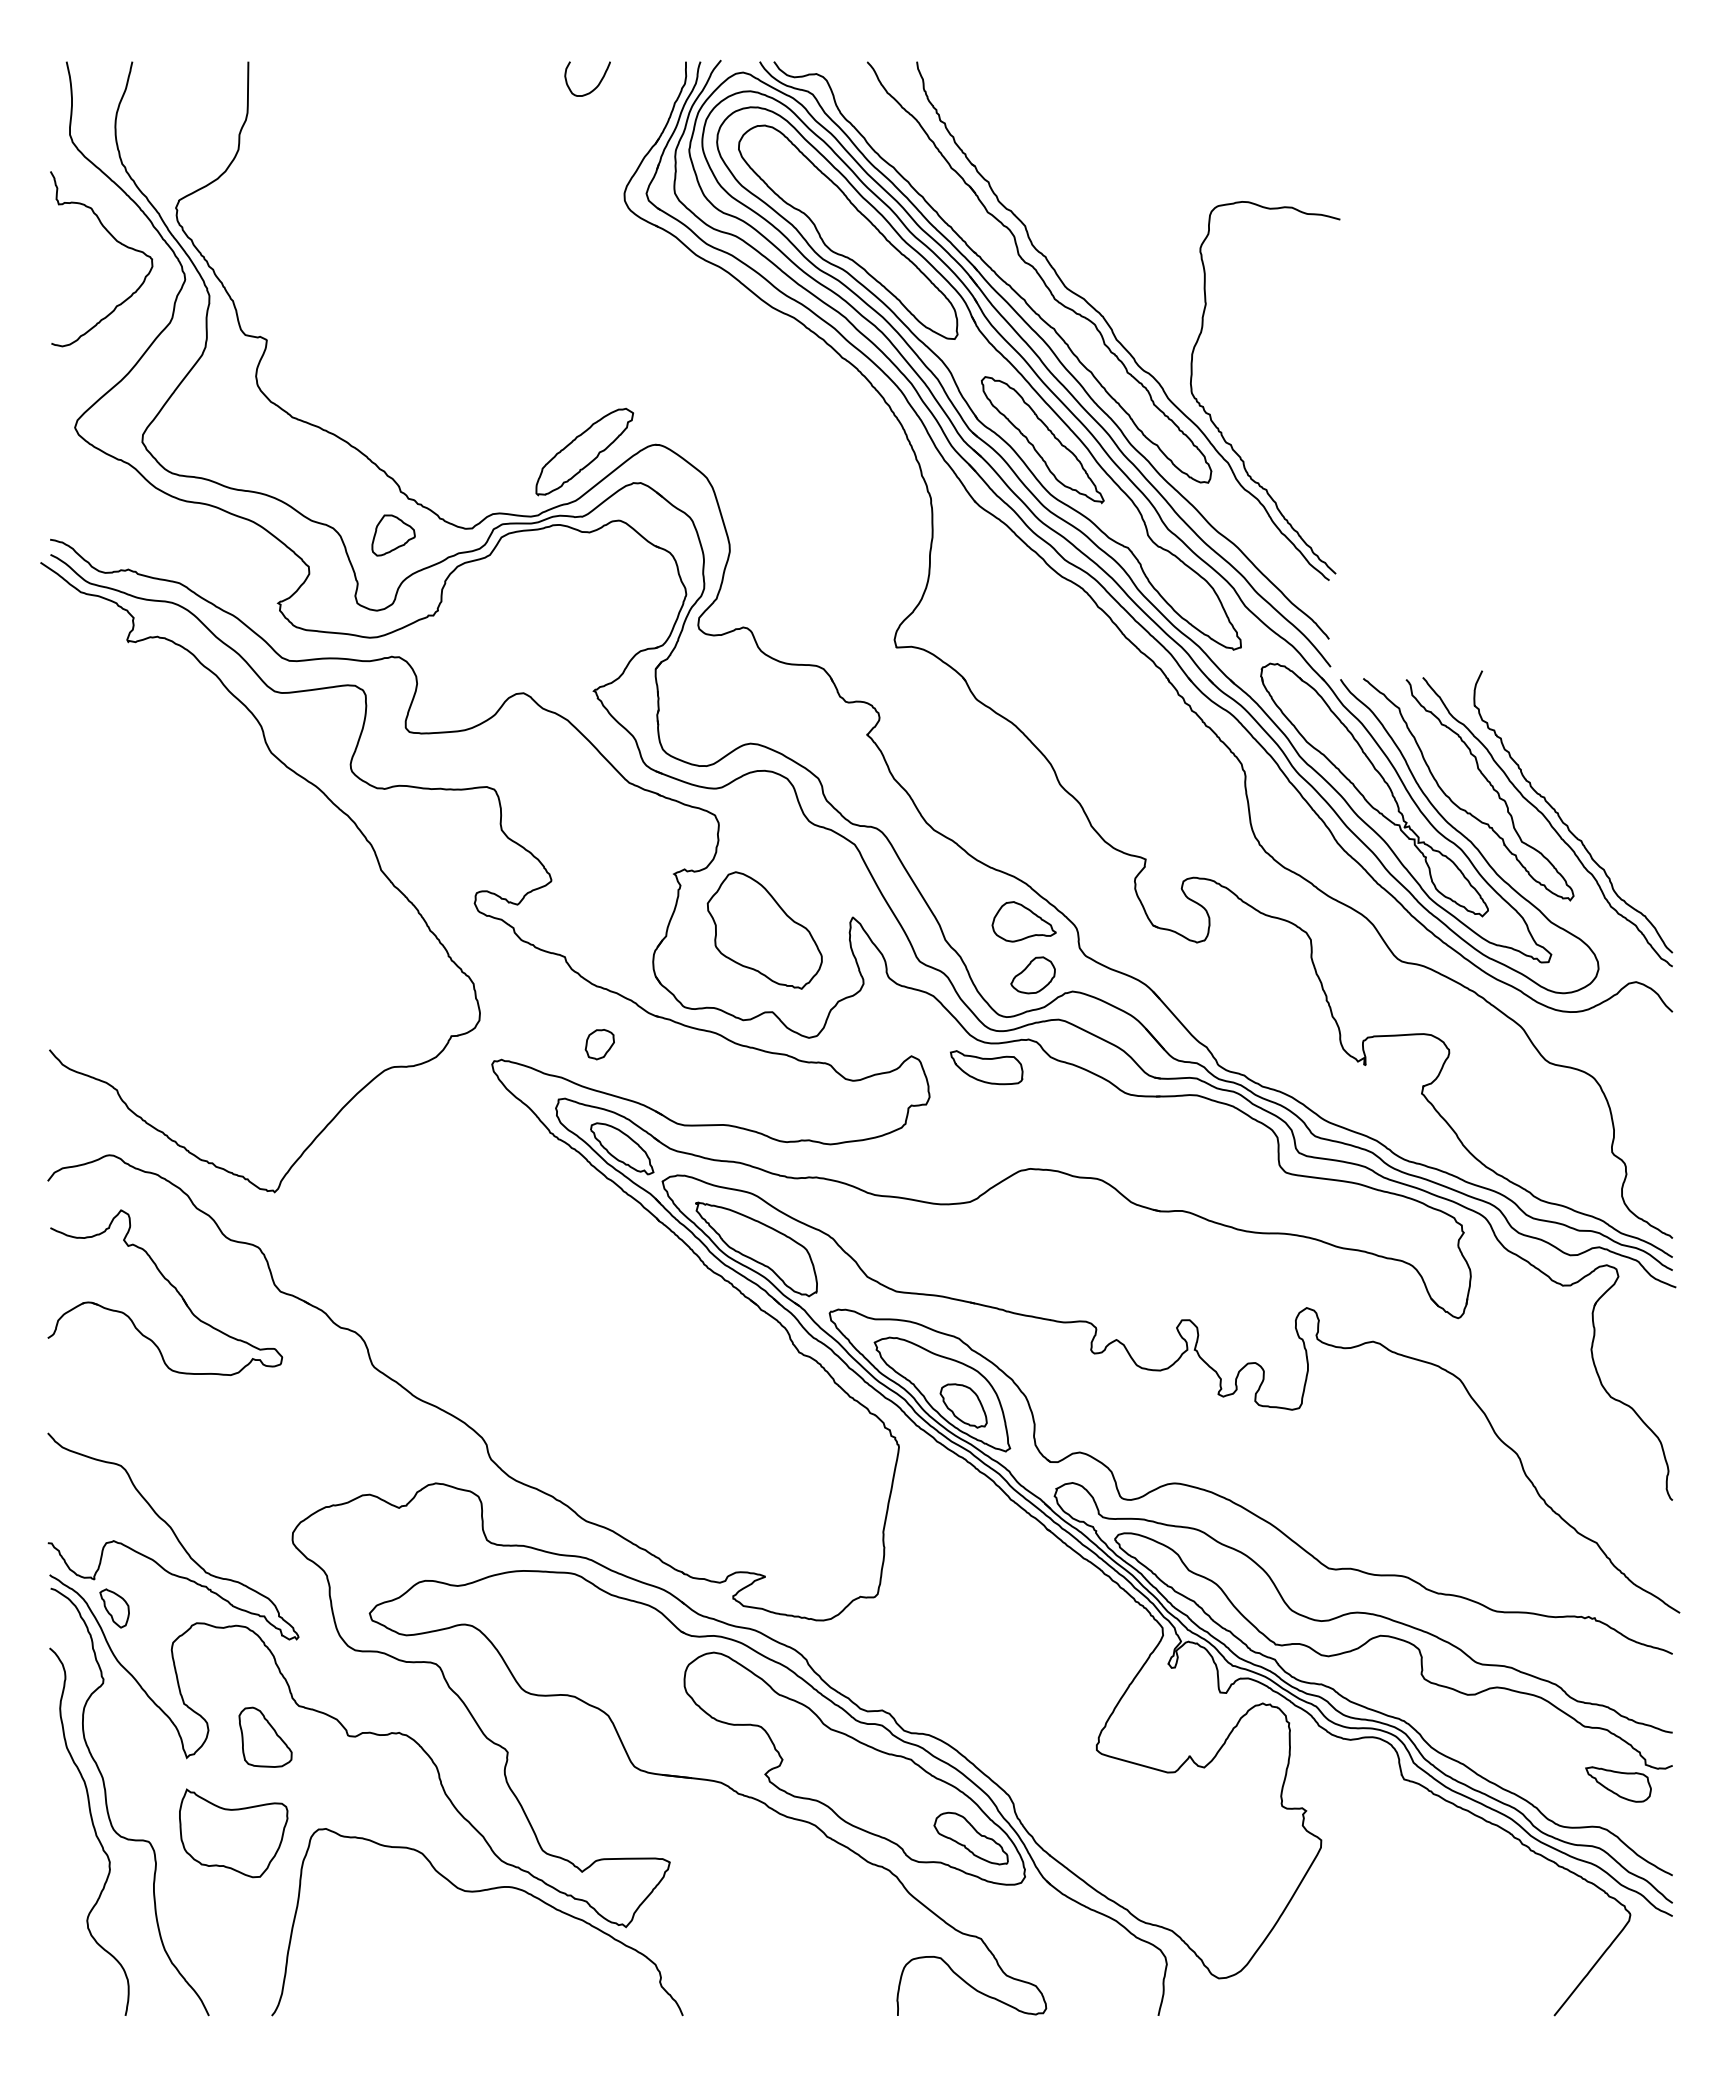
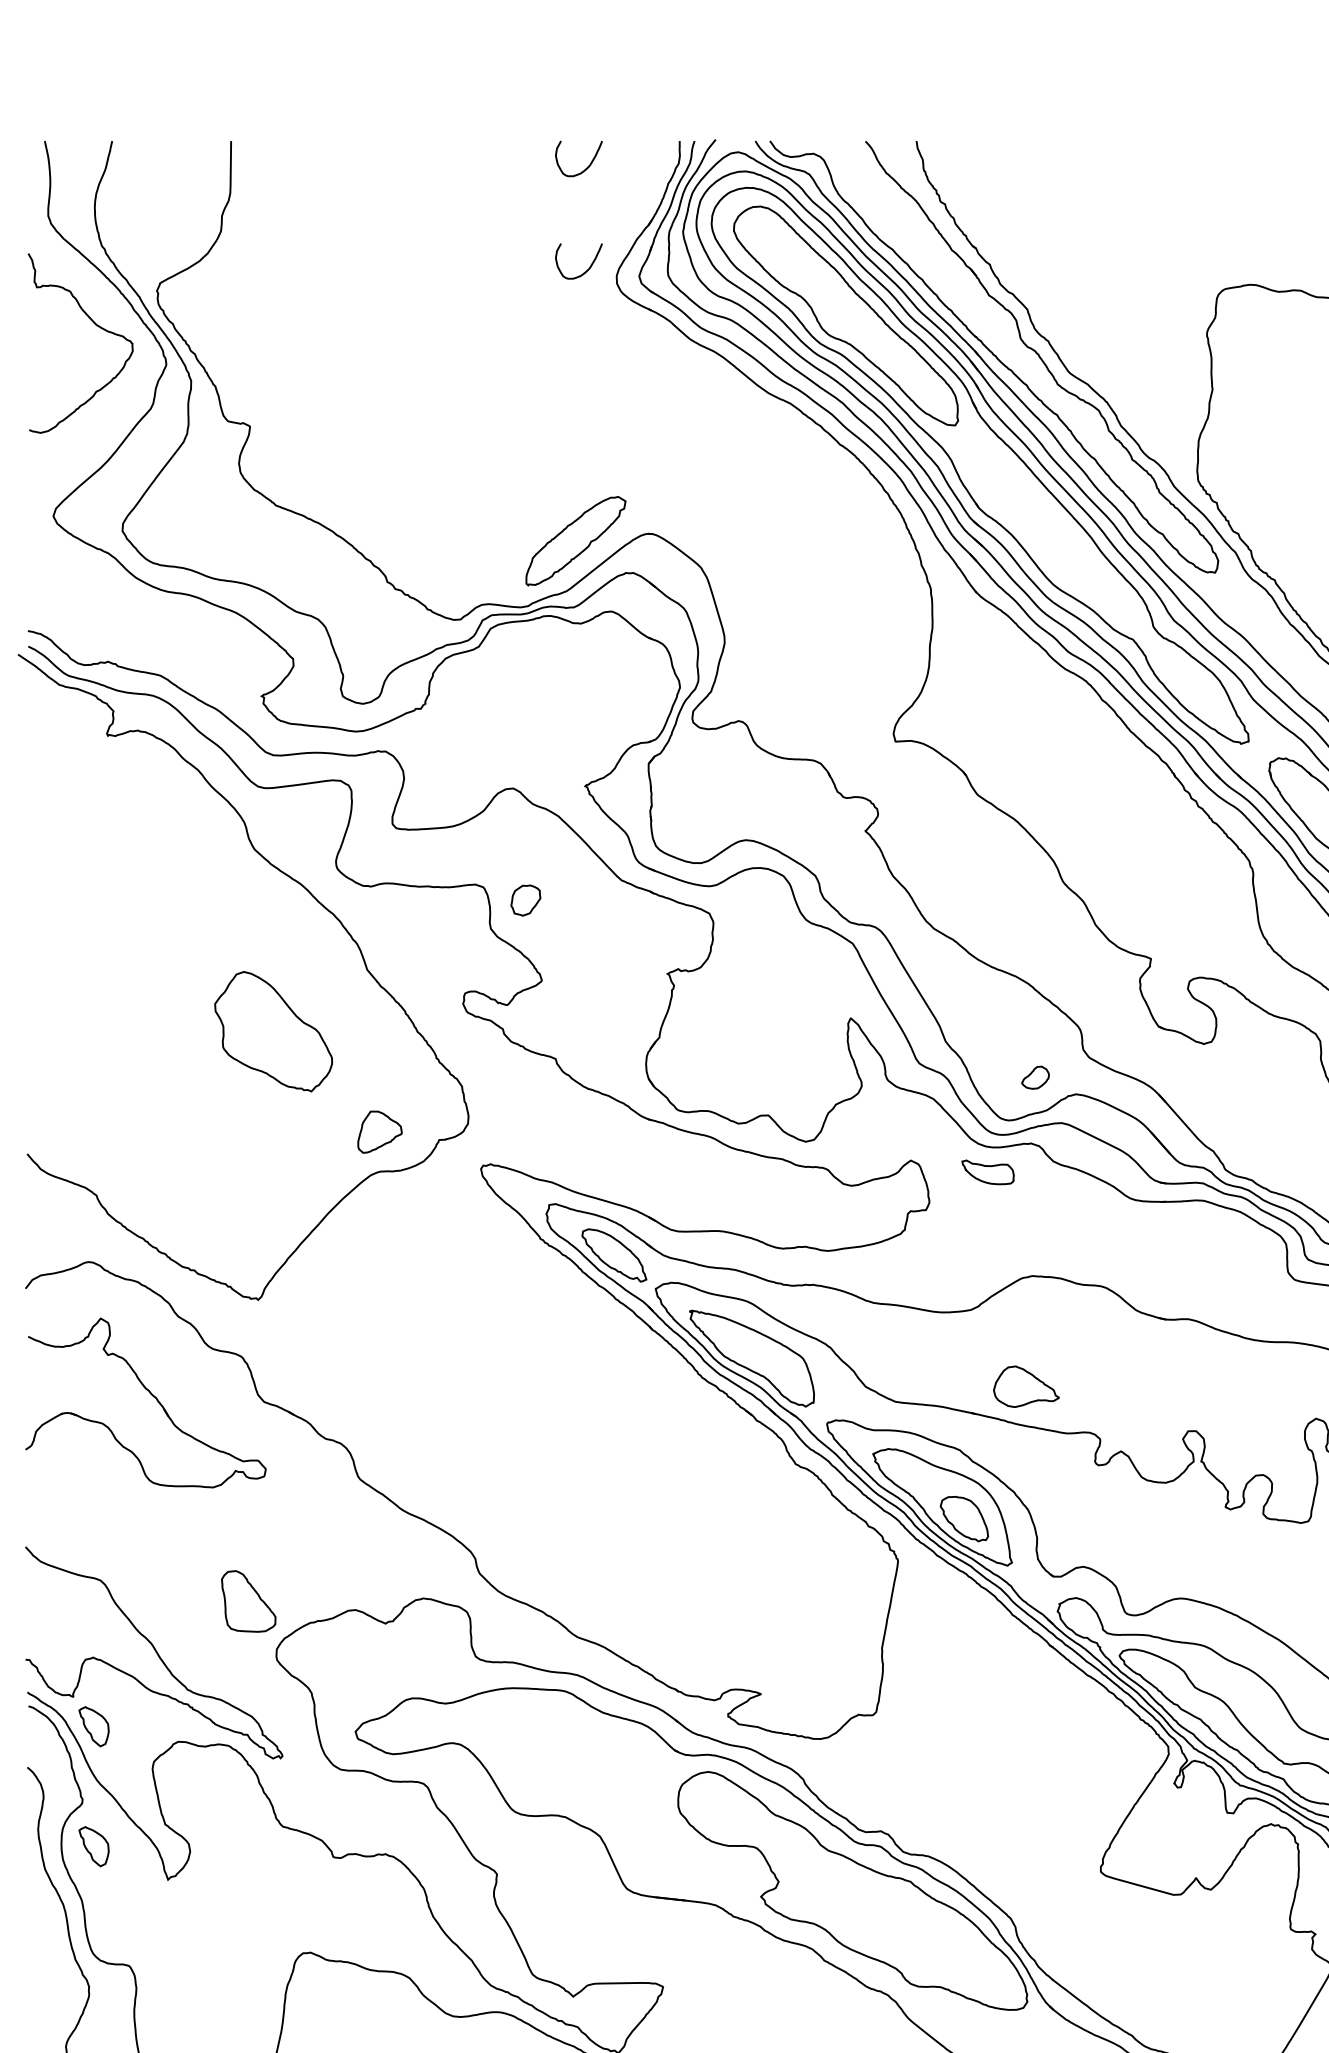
curve: (597, 184) -> (589, 266), added
part: (1042, 440) -> (1045, 529), removed
part: (393, 535) -> (379, 1132), moved
part: (1023, 921) -> (1025, 1386), moved
part: (764, 930) -> (273, 1031), moved
part: (1032, 975) -> (1034, 1077), size x0.6
part: (599, 1044) -> (525, 900), moved
part: (986, 1067) -> (987, 1172), size x0.7
part: (114, 1725) -> (93, 1846), added
part: (265, 1736) -> (248, 1600), moved
part: (233, 1833) -> (215, 1957), removed
part: (970, 1838) -> (971, 1962), removed

